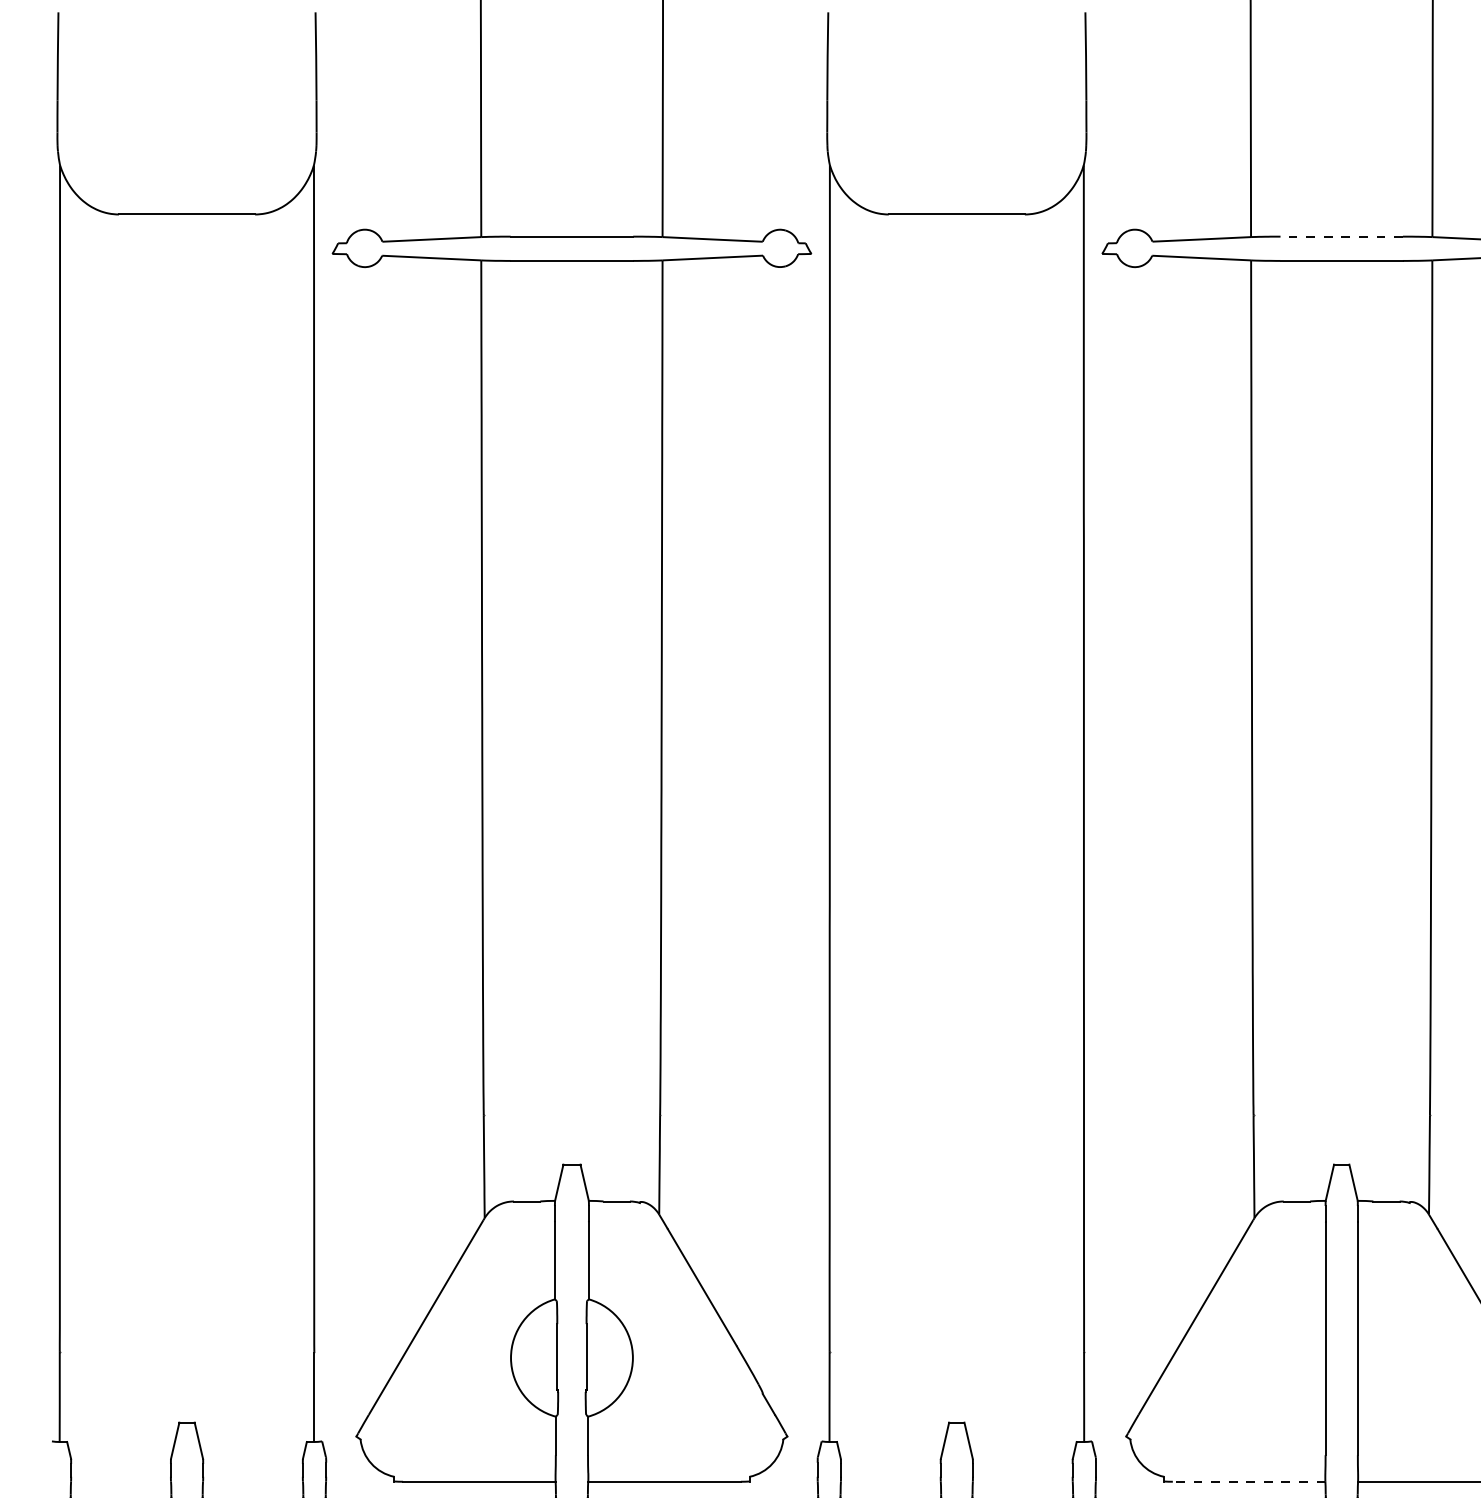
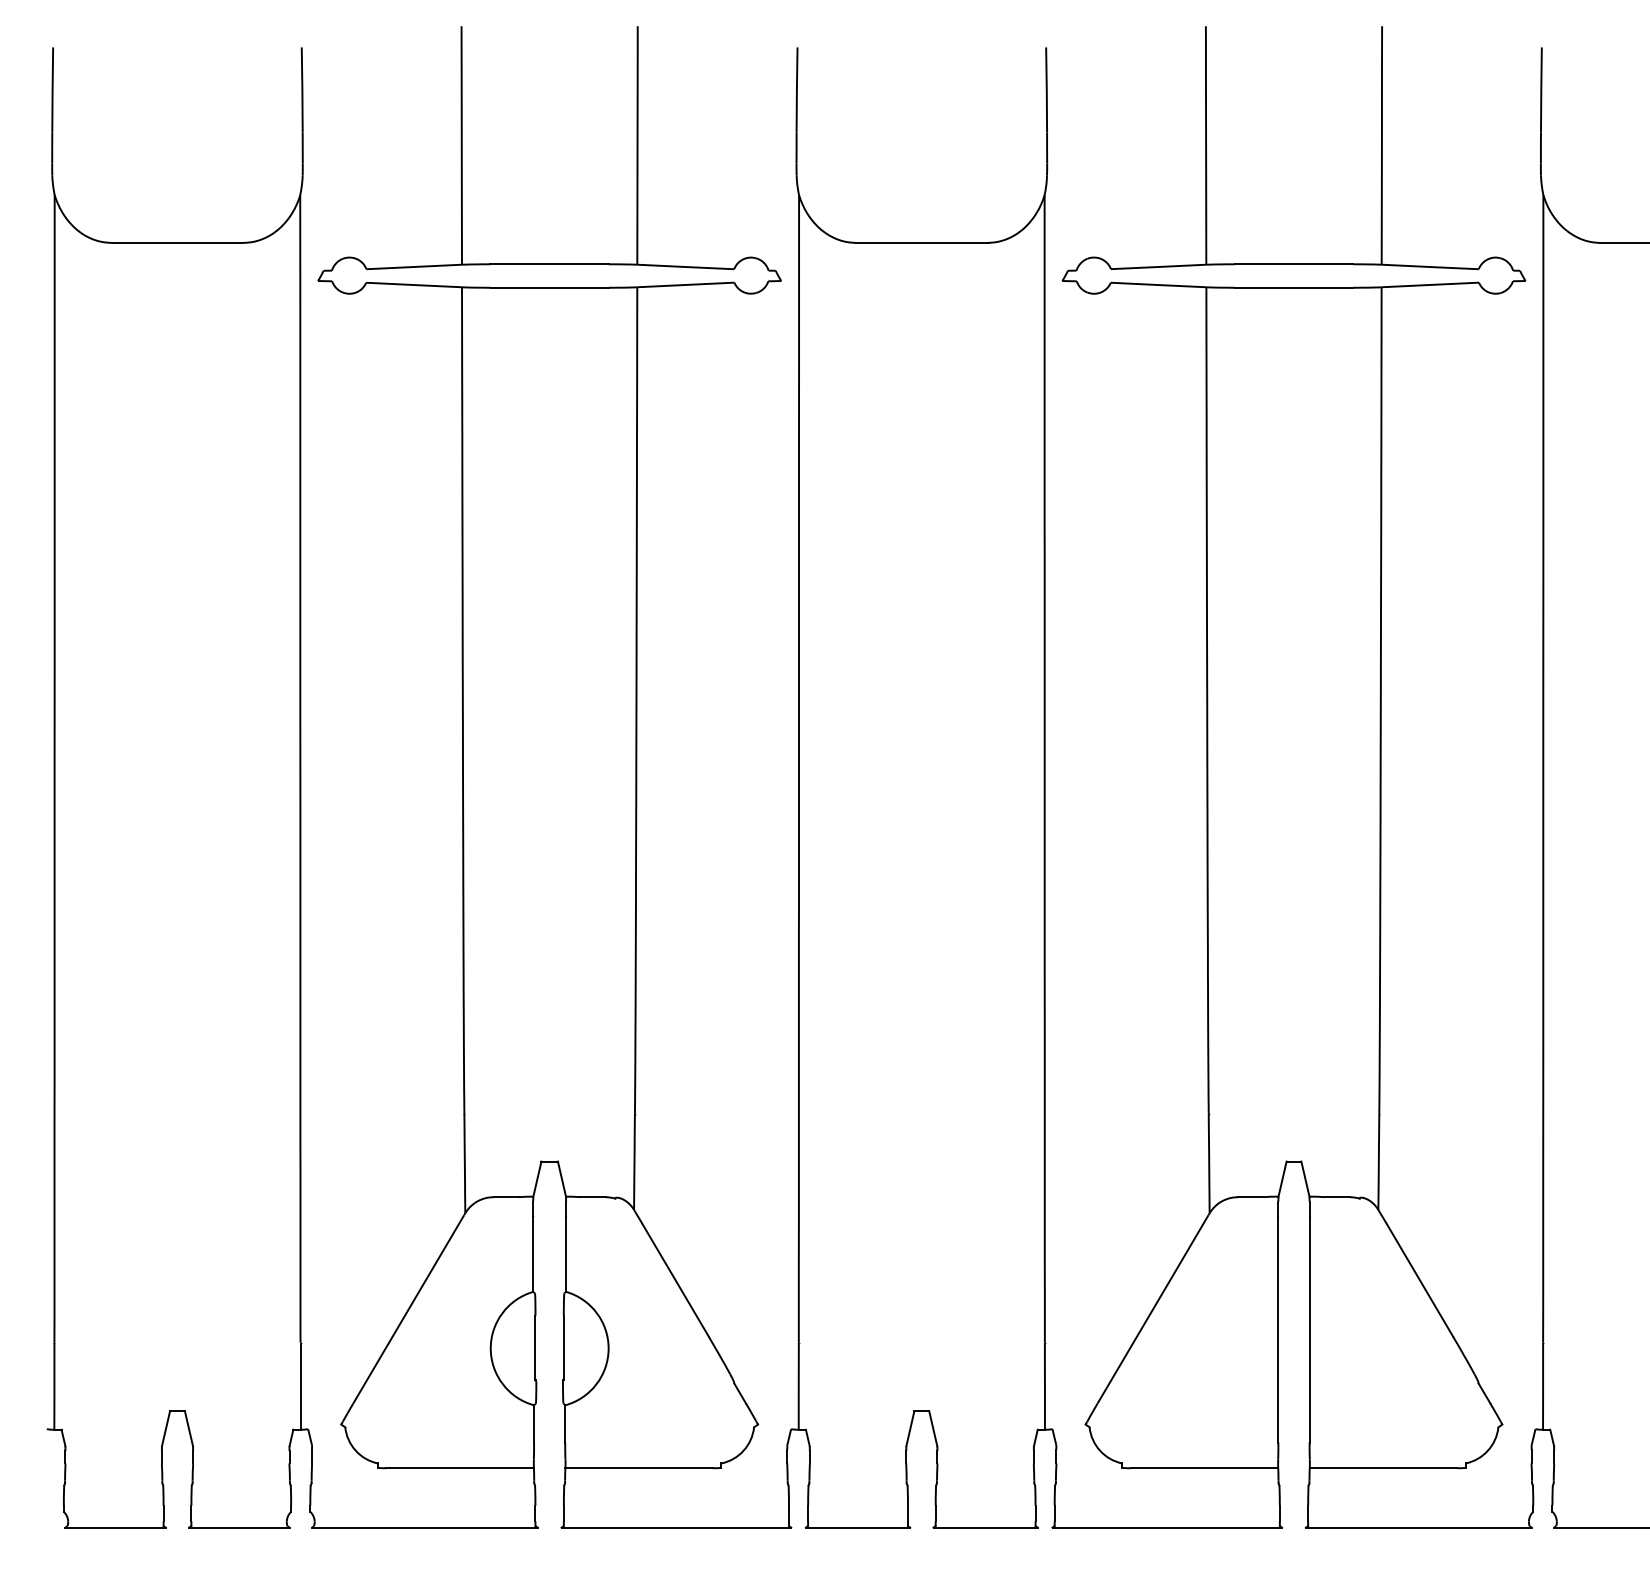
line: (1341, 236) -> (1293, 264), dashed -> solid
line: (1249, 1482) -> (1204, 1468), dashed -> solid

